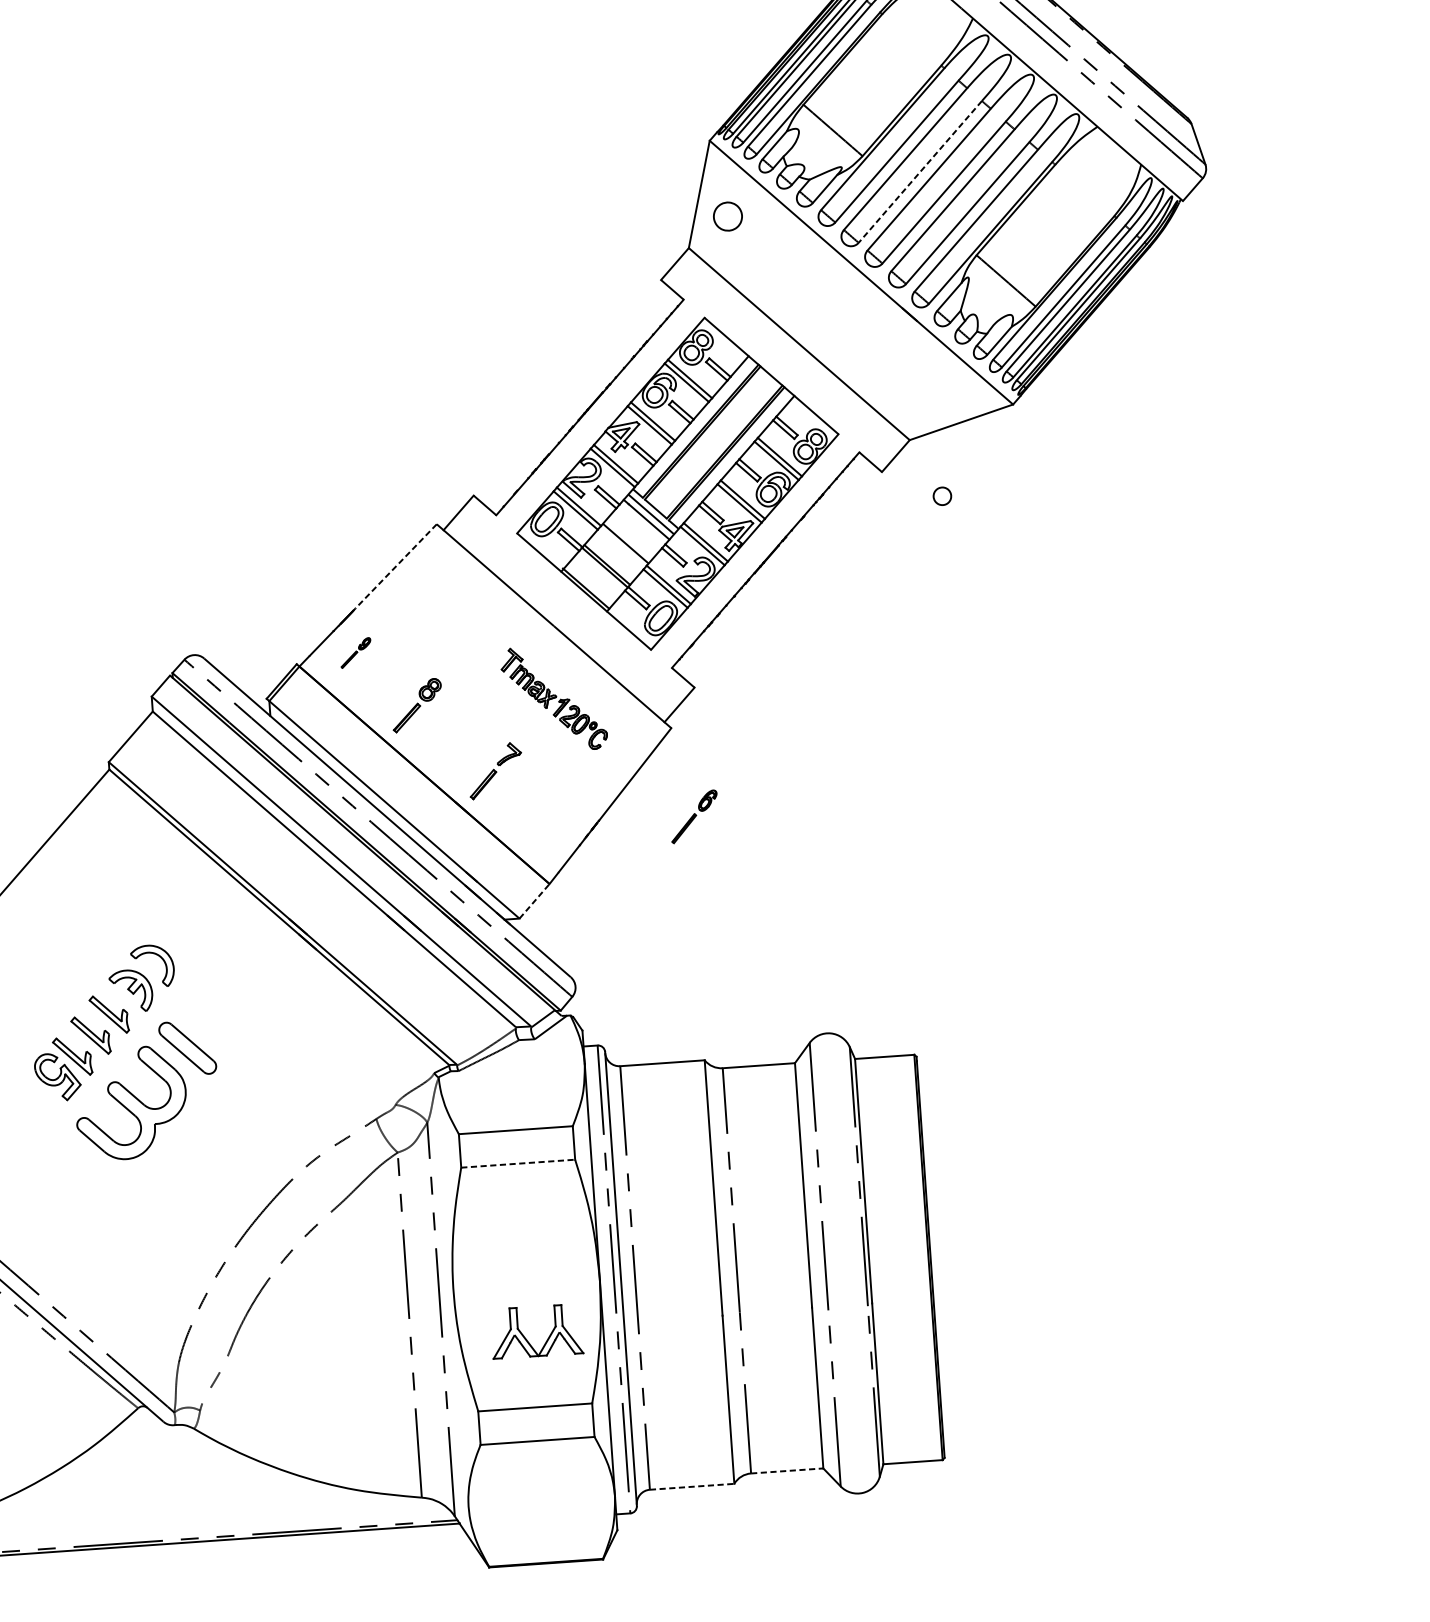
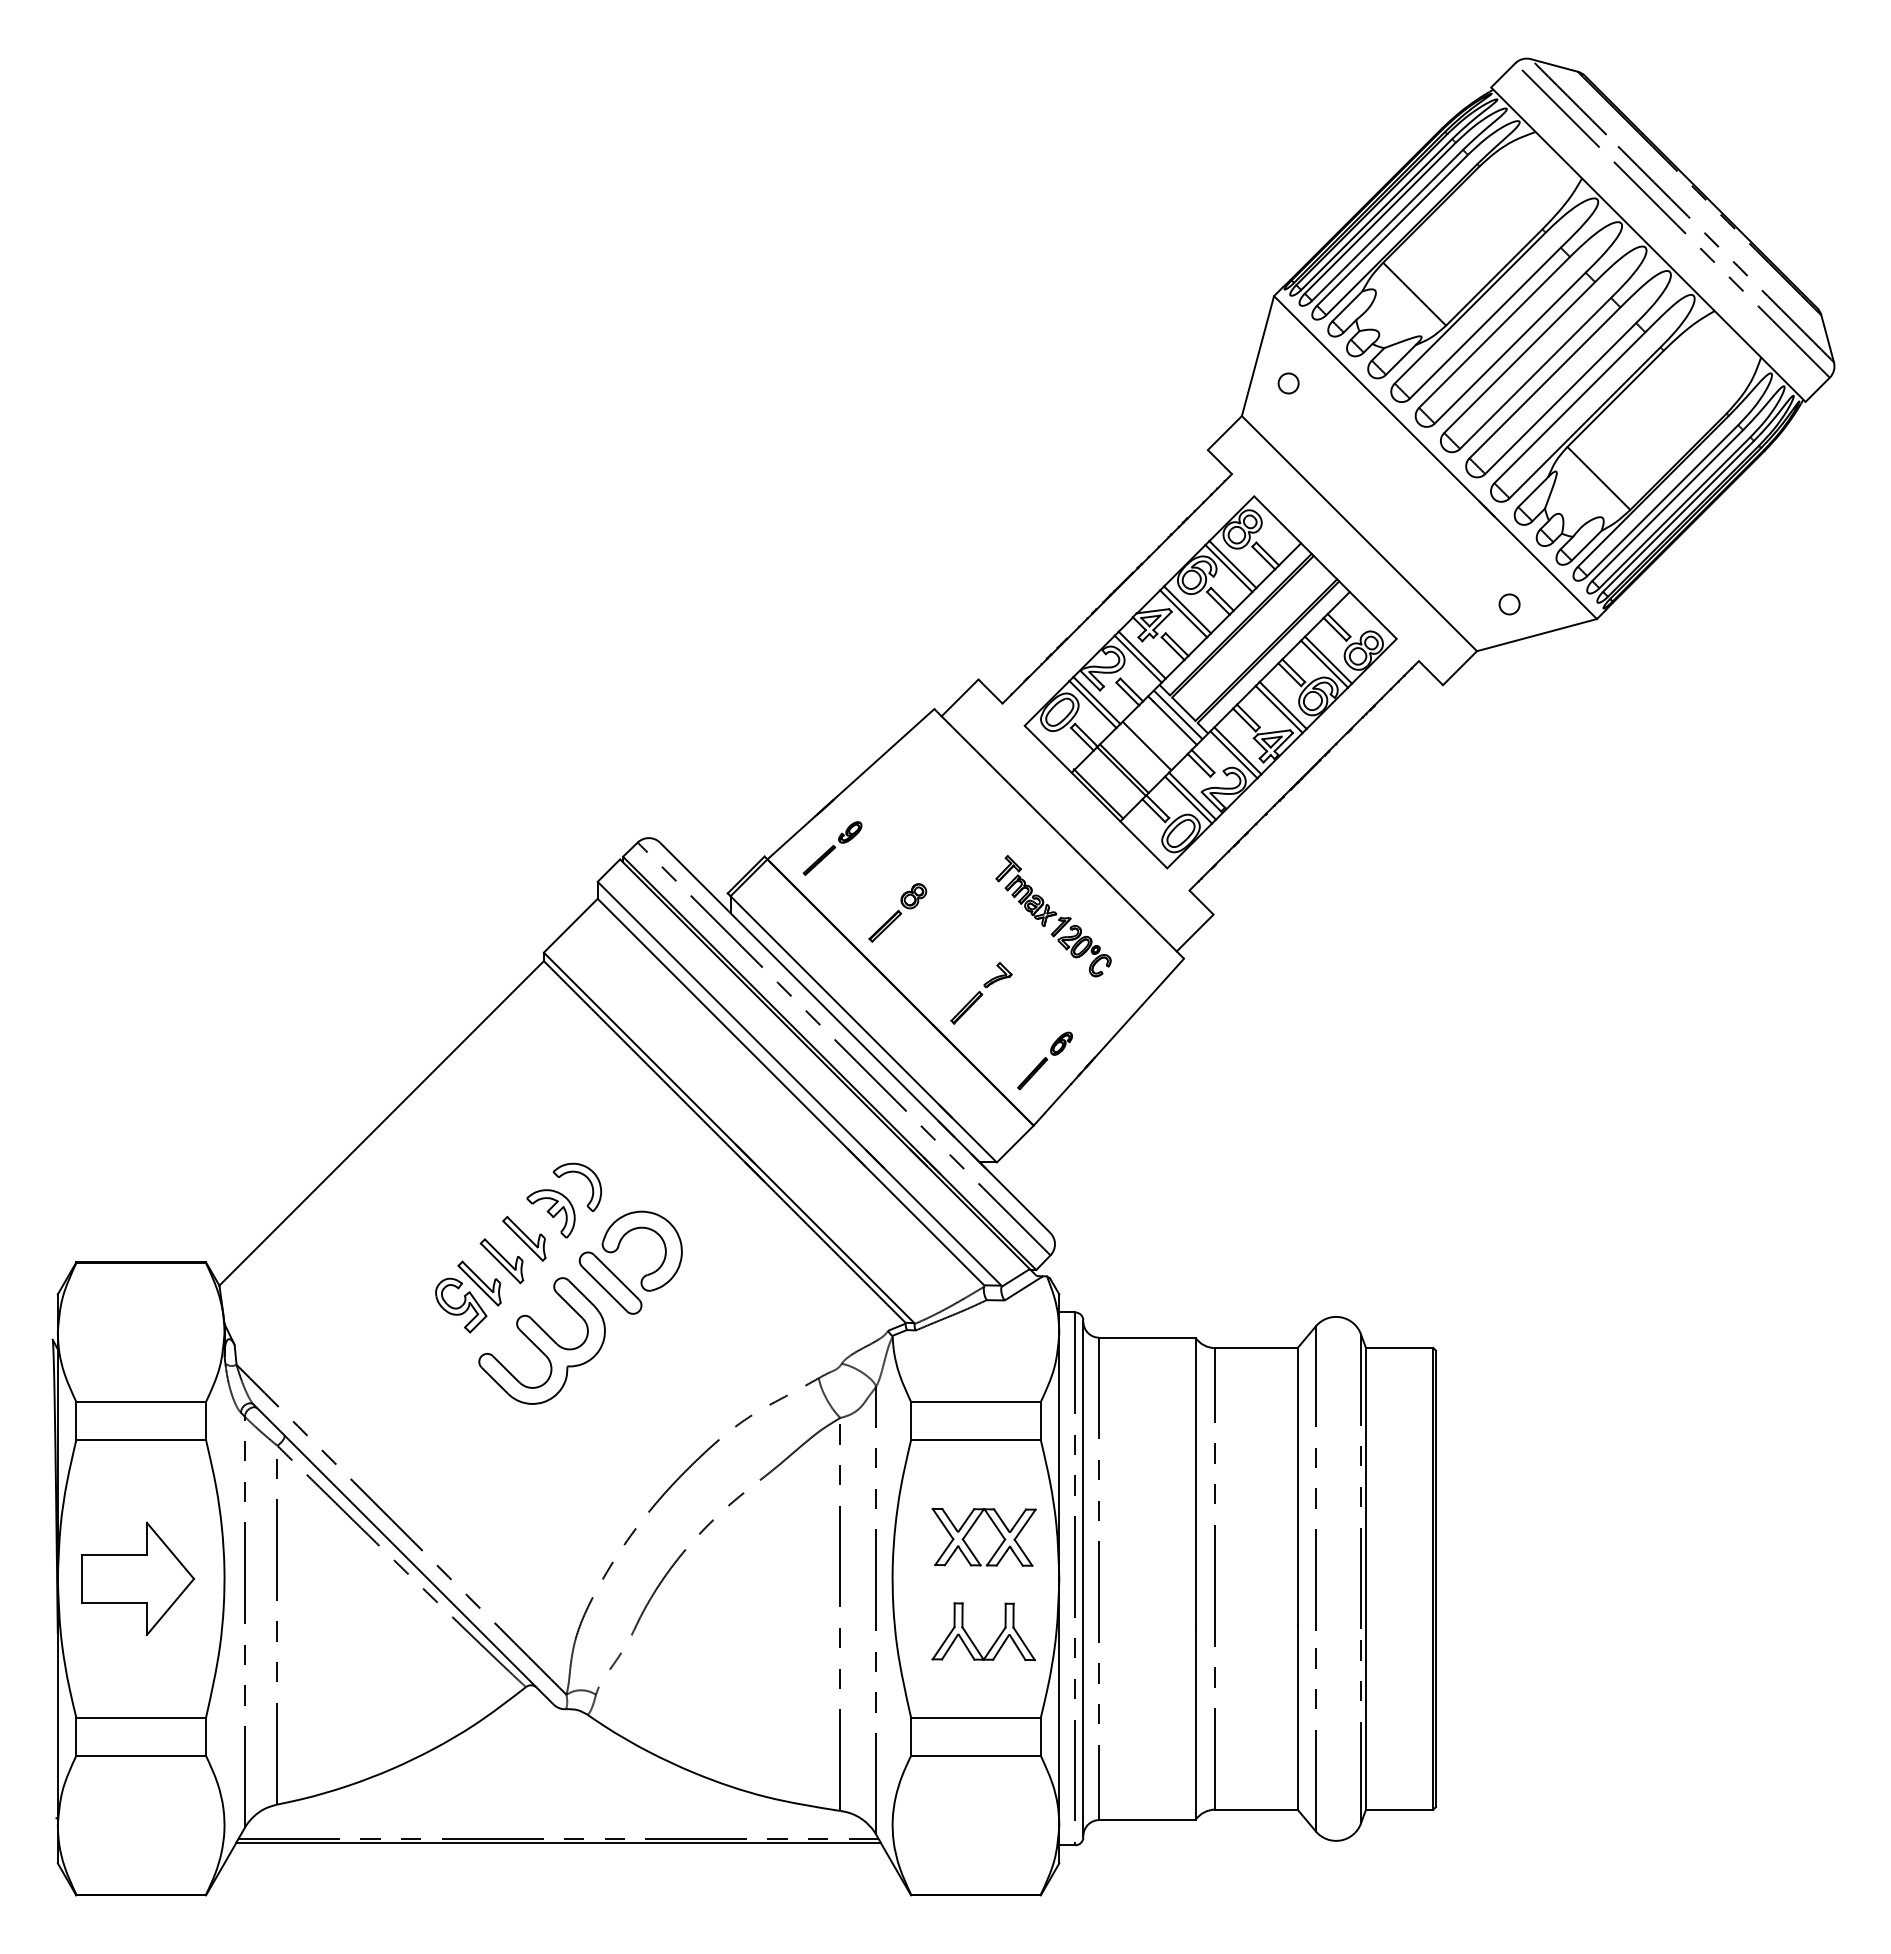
line: (920, 172) -> (1510, 348), dashed -> solid
part: (727, 216) -> (1288, 383), size x0.62
part: (942, 496) -> (1509, 604), moved
line: (395, 566) -> (884, 753), dashed -> solid
part: (355, 652) -> (832, 848), size x1.67
part: (693, 816) -> (1044, 1060), moved
line: (534, 900) -> (1015, 1143), dashed -> solid
part: (202, 1001) -> (631, 1231), added
line: (517, 1164) -> (975, 1440), dashed -> solid
part: (518, 1243) -> (970, 1530), added
line: (787, 1470) -> (1256, 1809), dashed -> solid
line: (692, 1487) -> (1147, 1820), dashed -> solid

